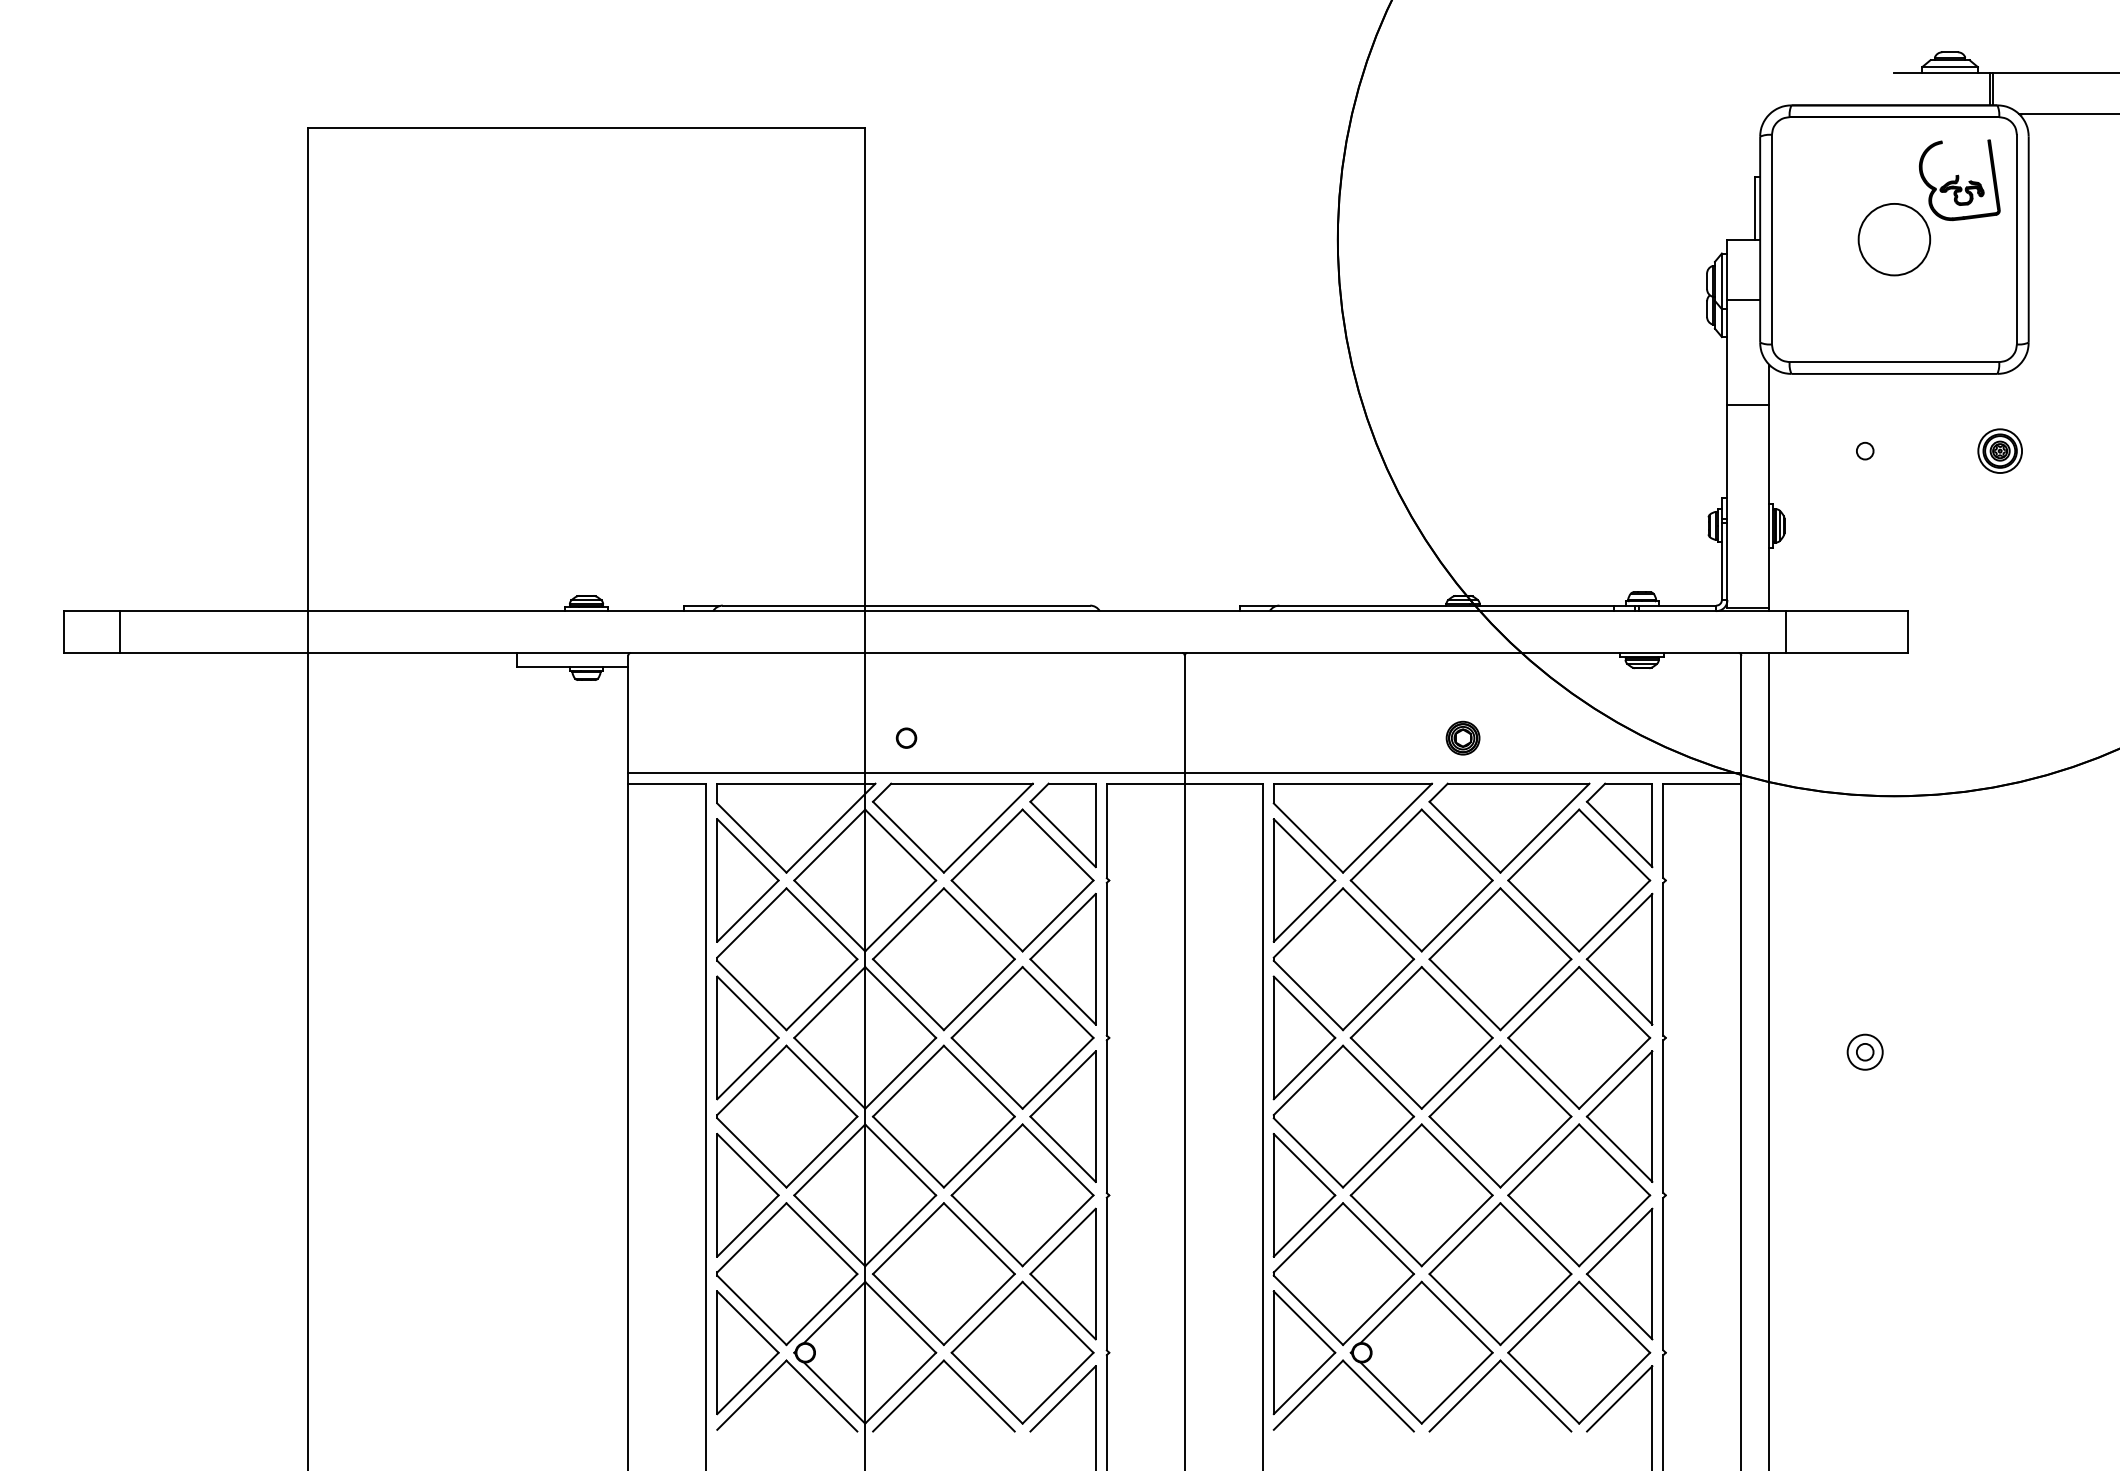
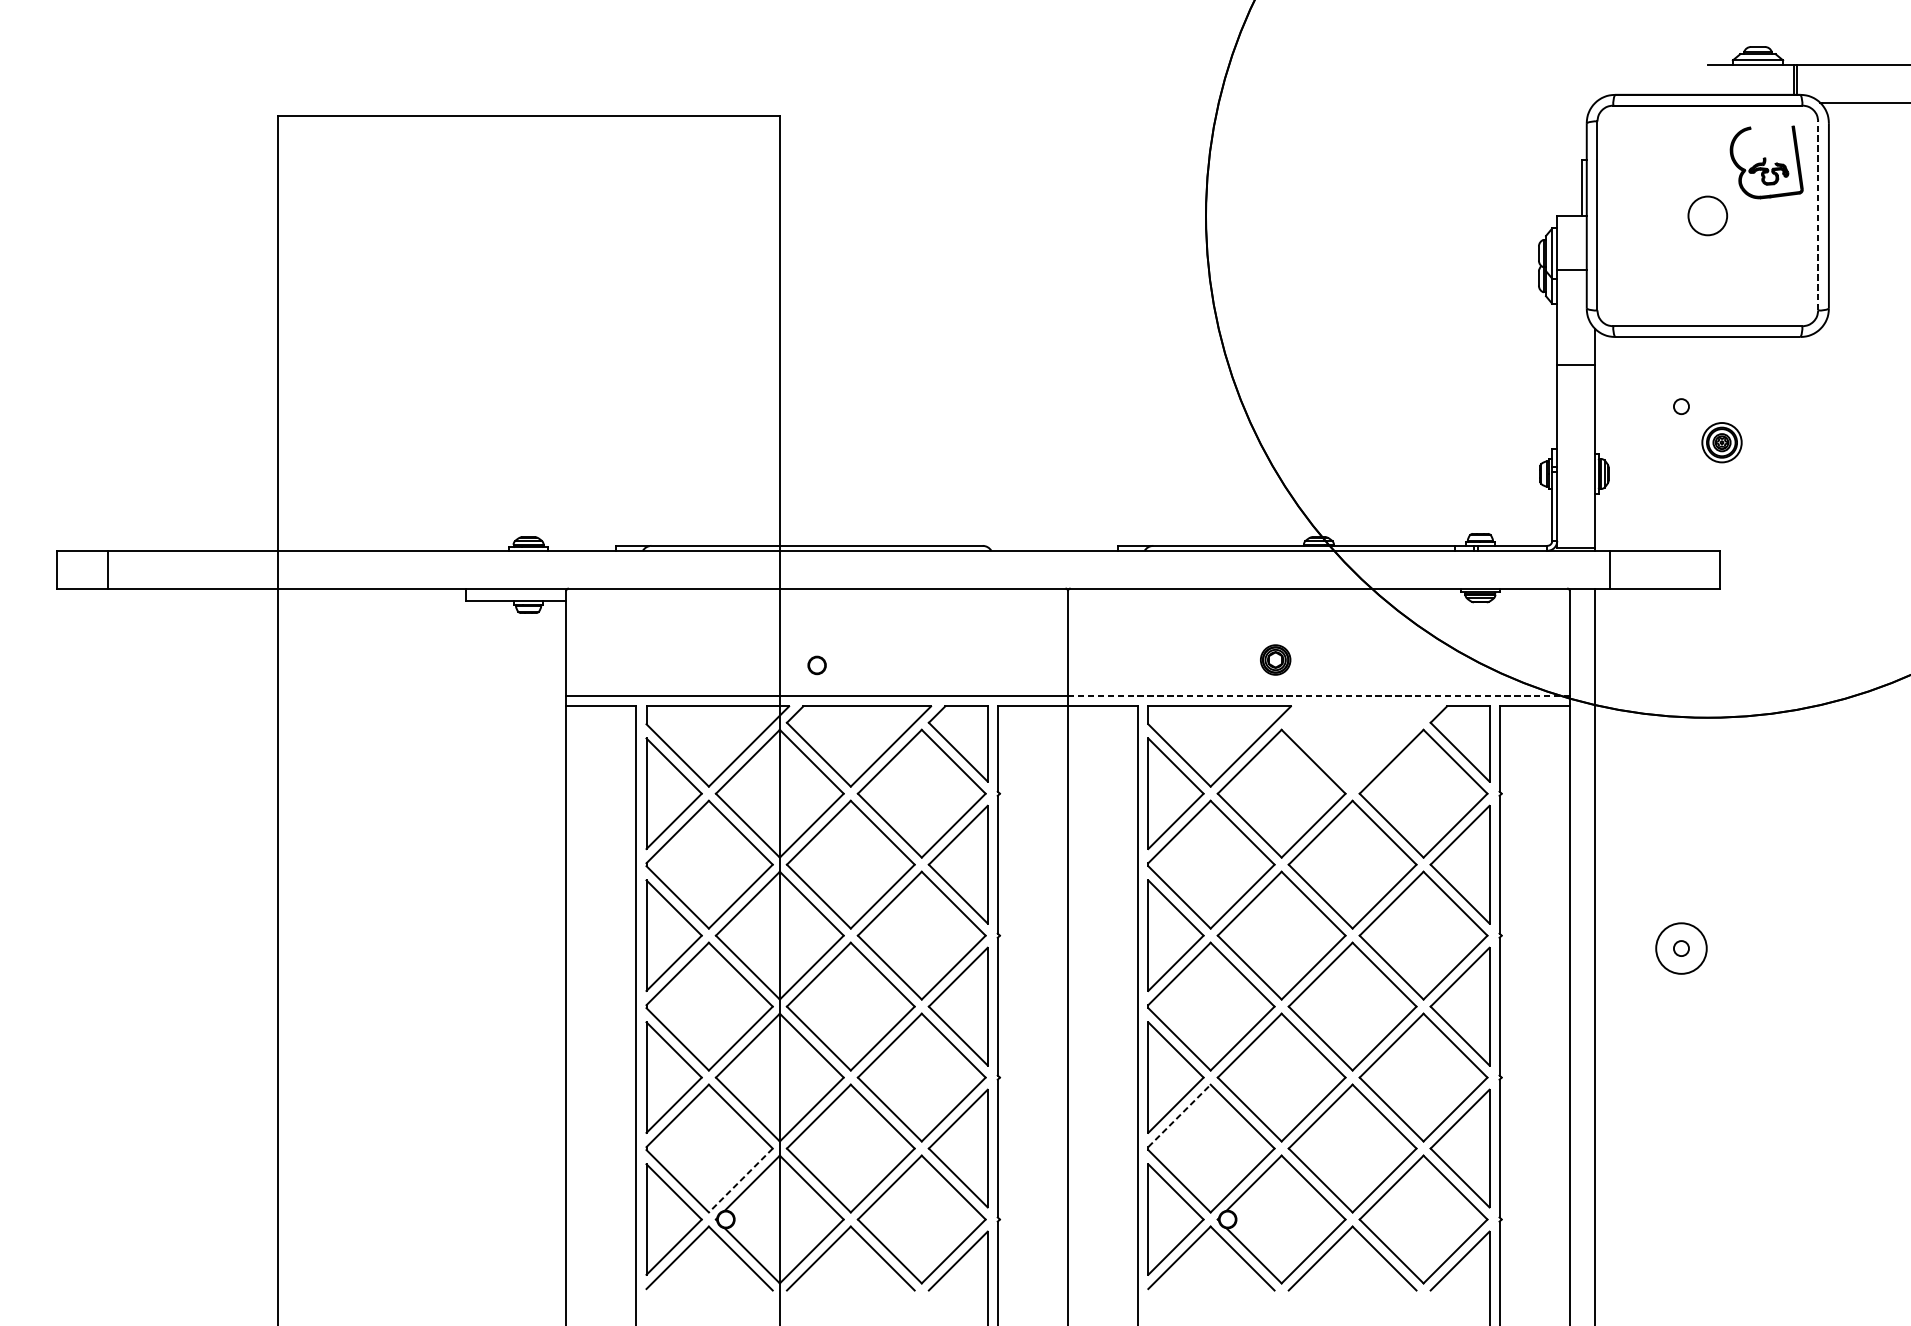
circle: (1894, 239) -> (1707, 215), size x0.6
line: (2016, 239) -> (1817, 215), solid -> dashed
part: (1999, 450) -> (1721, 442), moved
part: (1462, 737) -> (1275, 659), moved
line: (1463, 772) -> (1319, 696), solid -> dashed
part: (1509, 827) -> (1360, 745), removed
circle: (1864, 1051) -> (1680, 947), size x1.6
line: (1308, 1237) -> (1179, 1115), solid -> dashed
line: (821, 1309) -> (740, 1180), solid -> dashed

